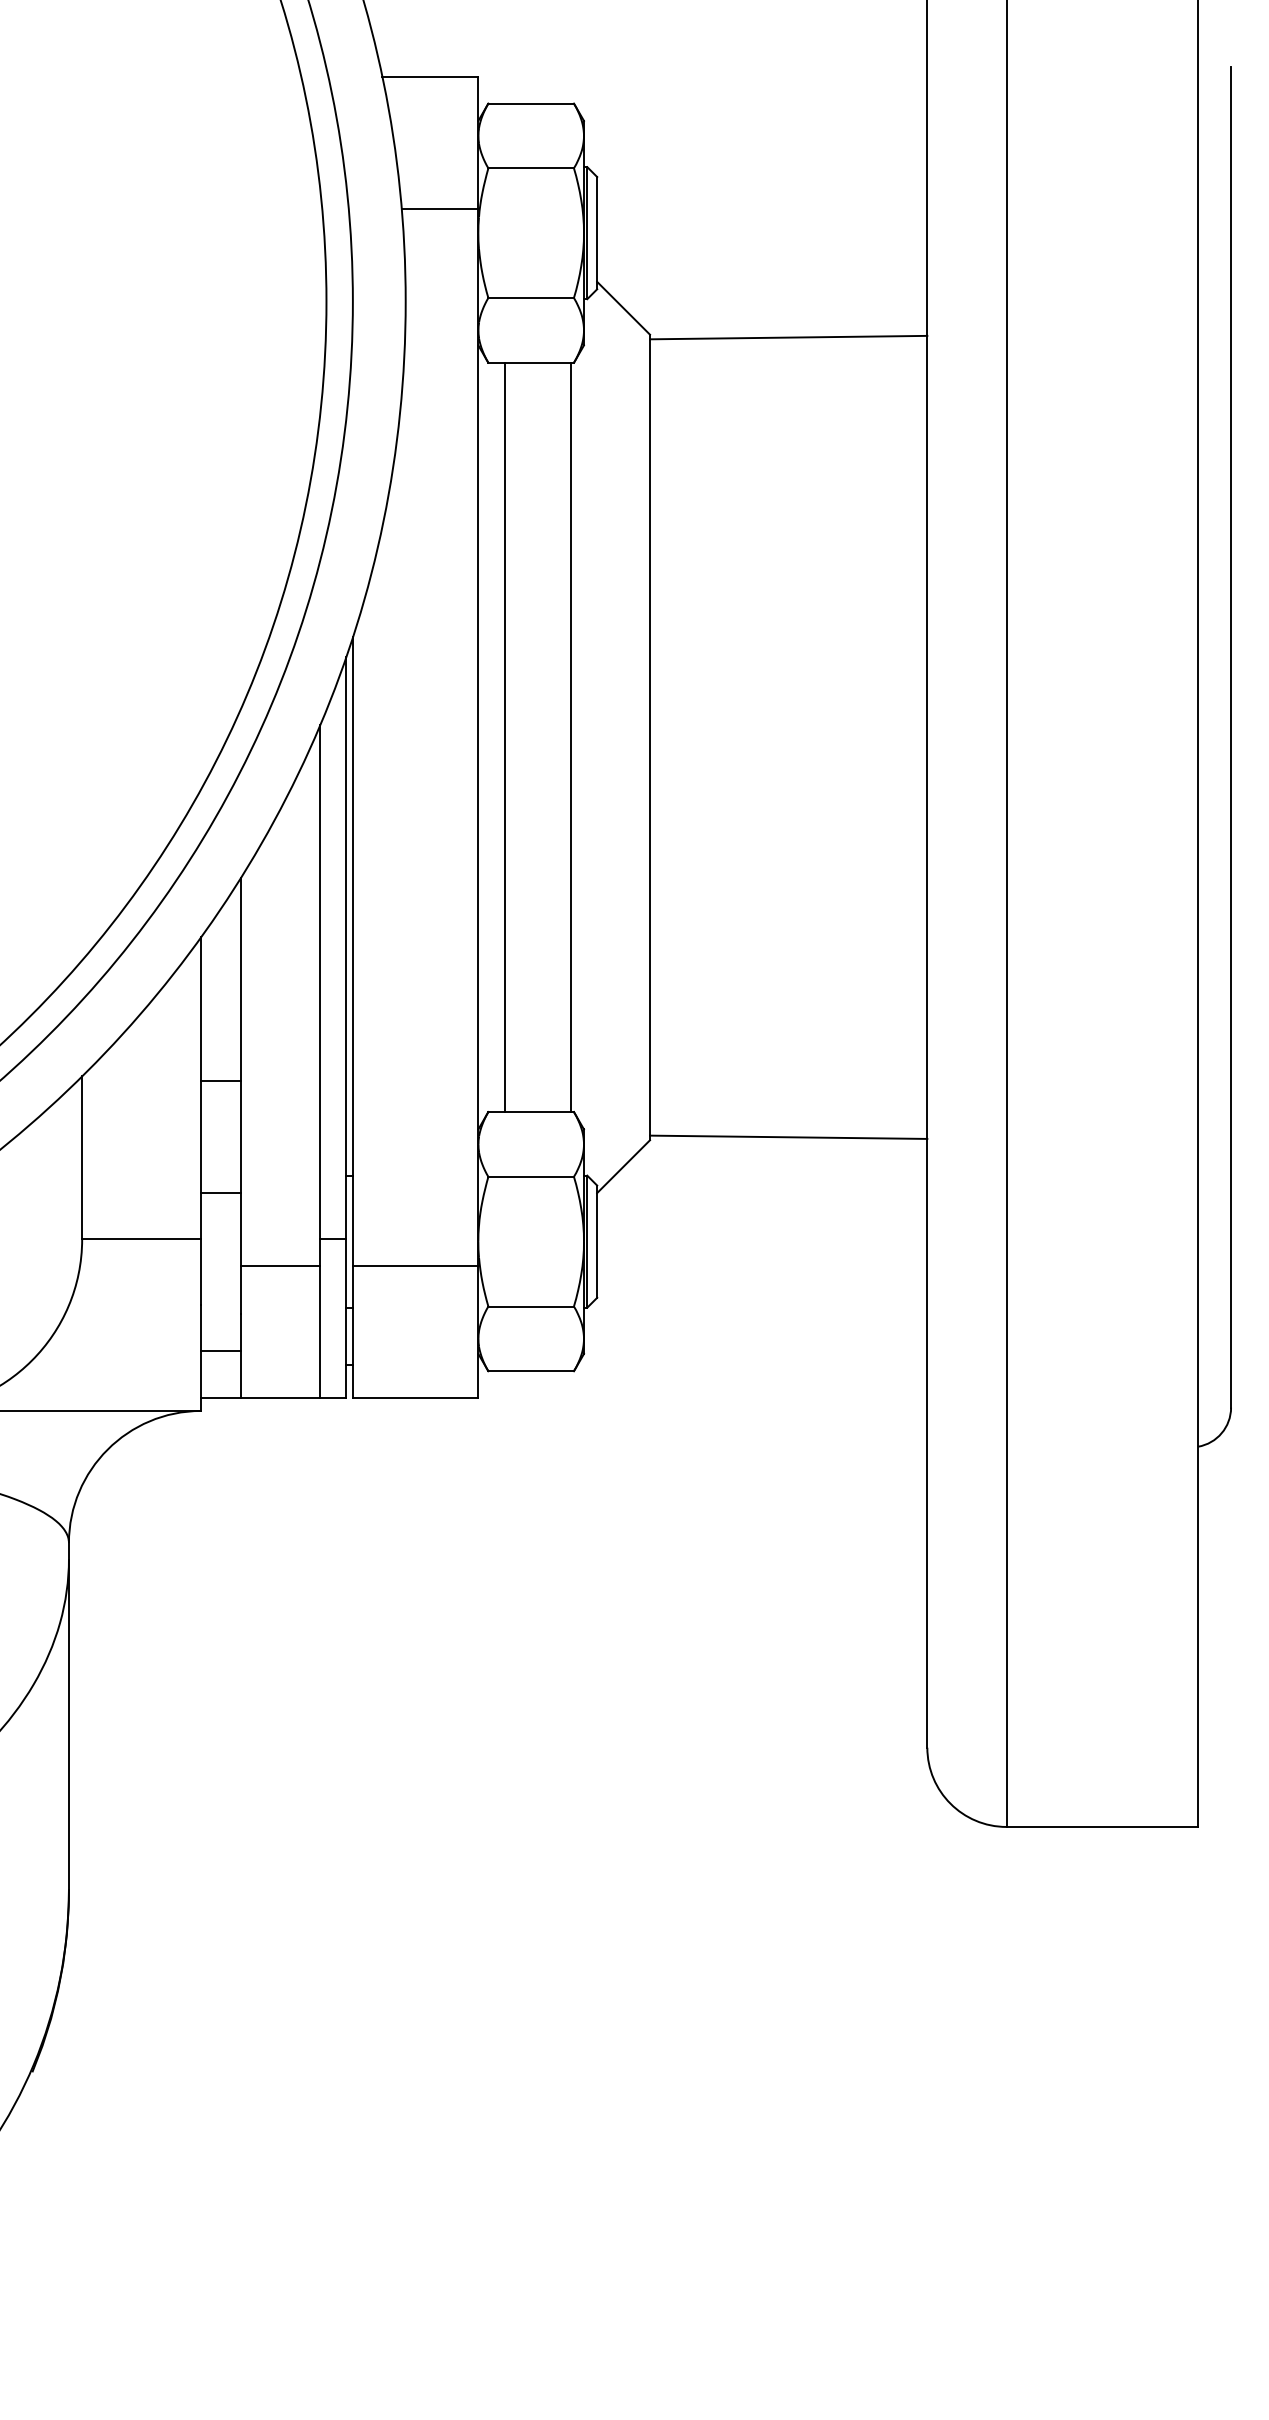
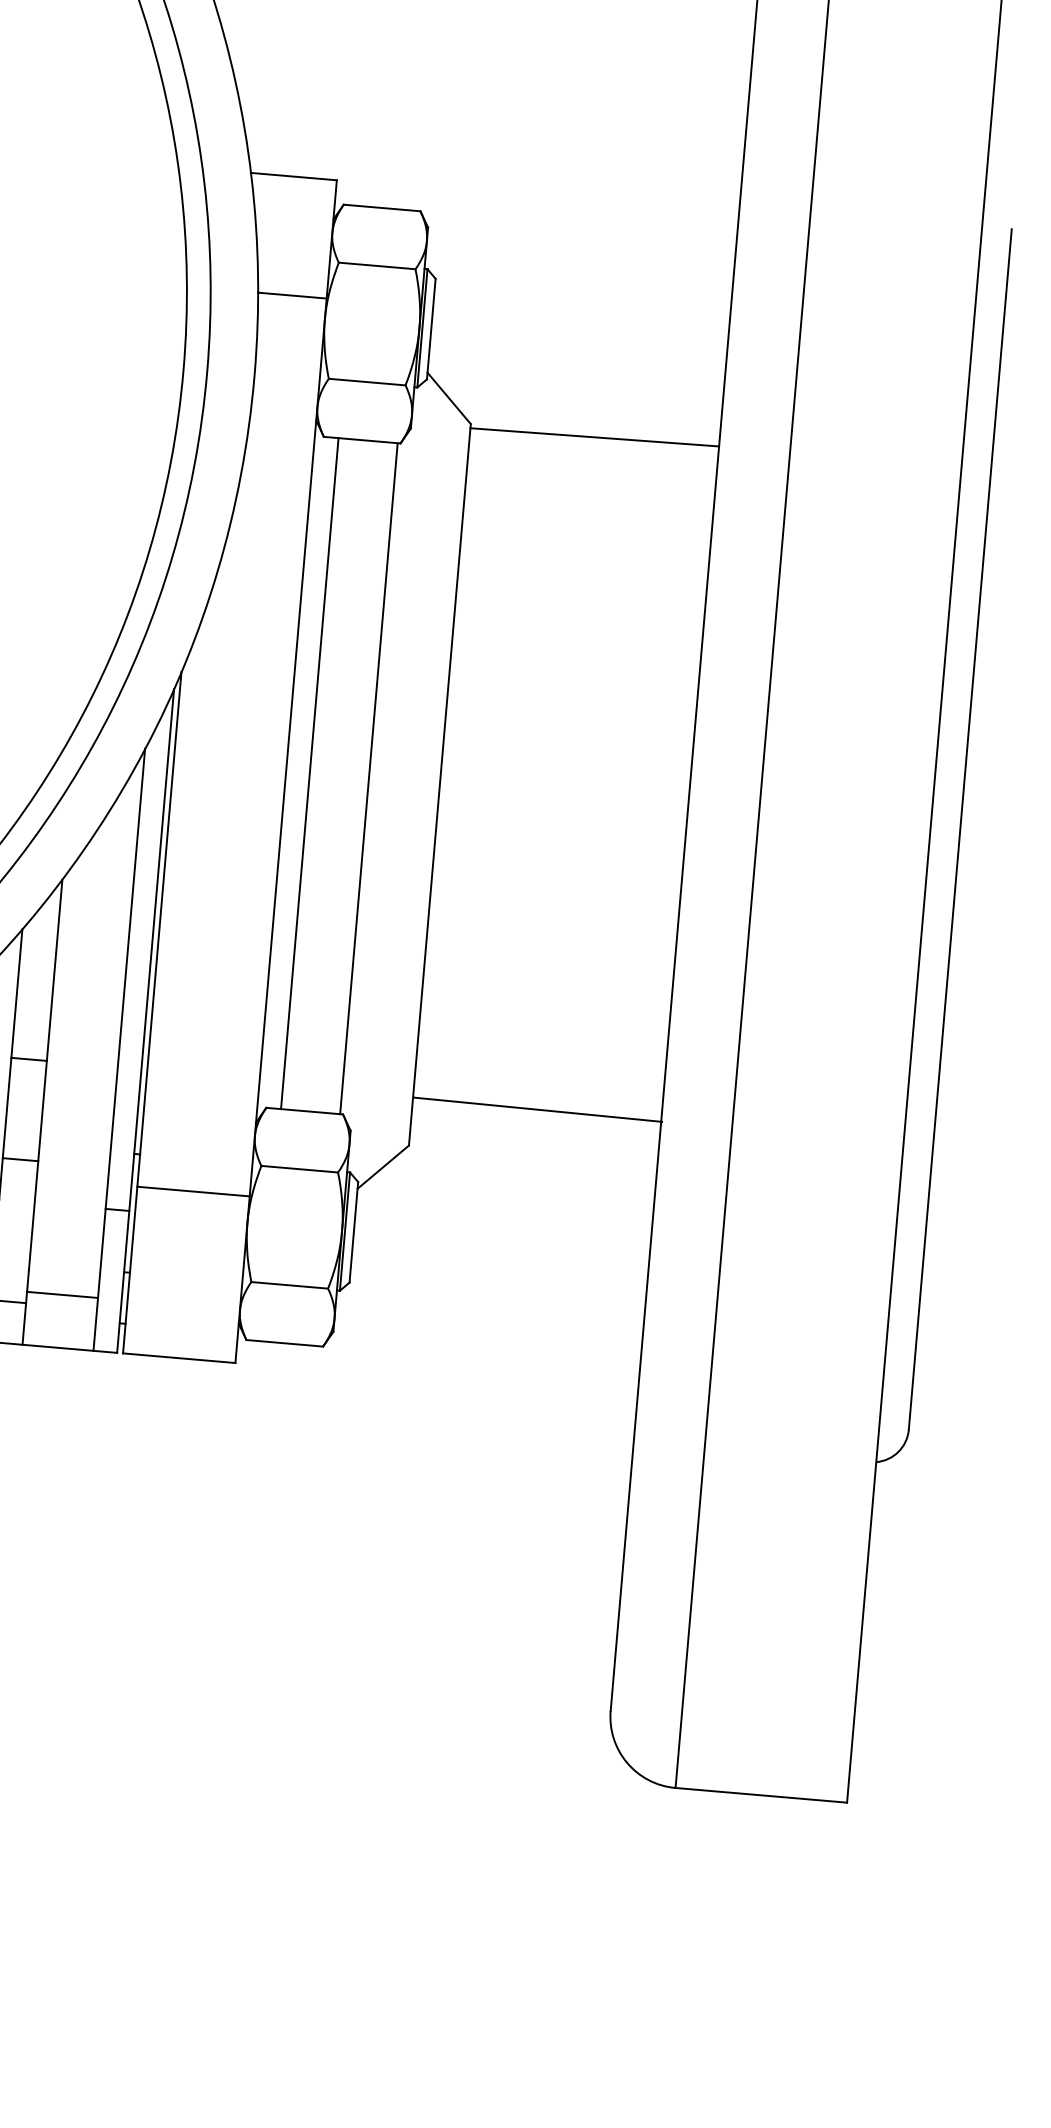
line: (788, 1136) -> (537, 1109), moved
line: (279, 1265) -> (61, 1294), moved
line: (415, 1265) -> (193, 1191), moved

